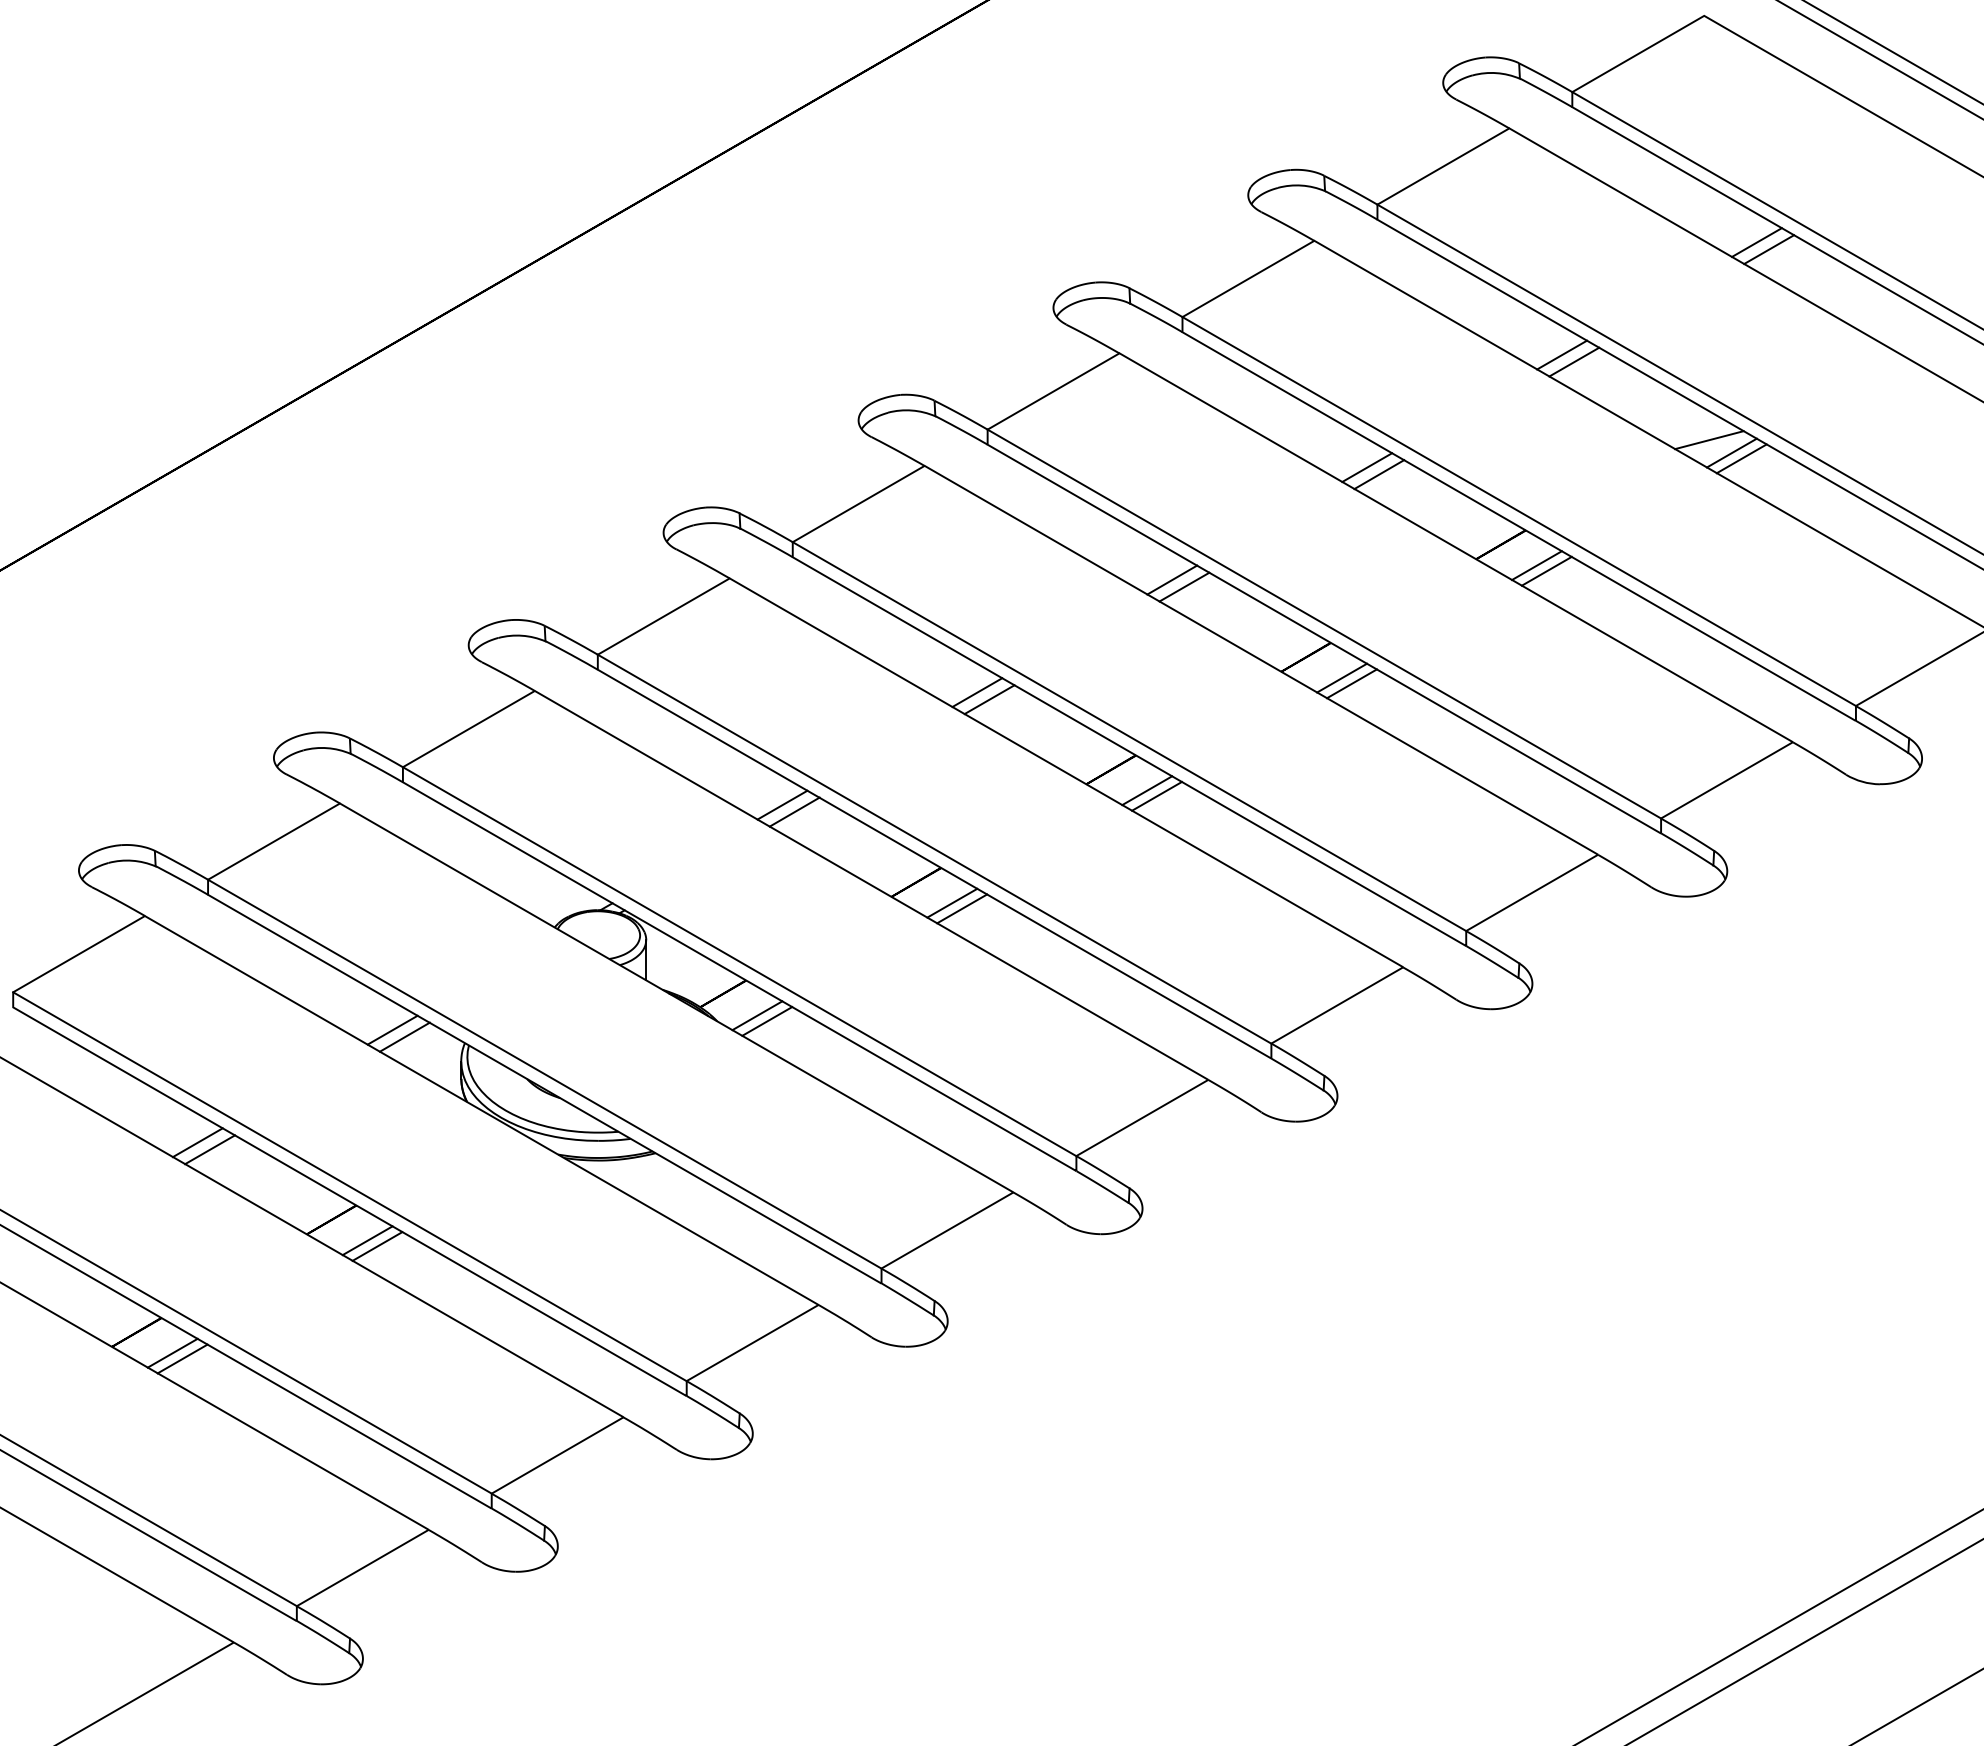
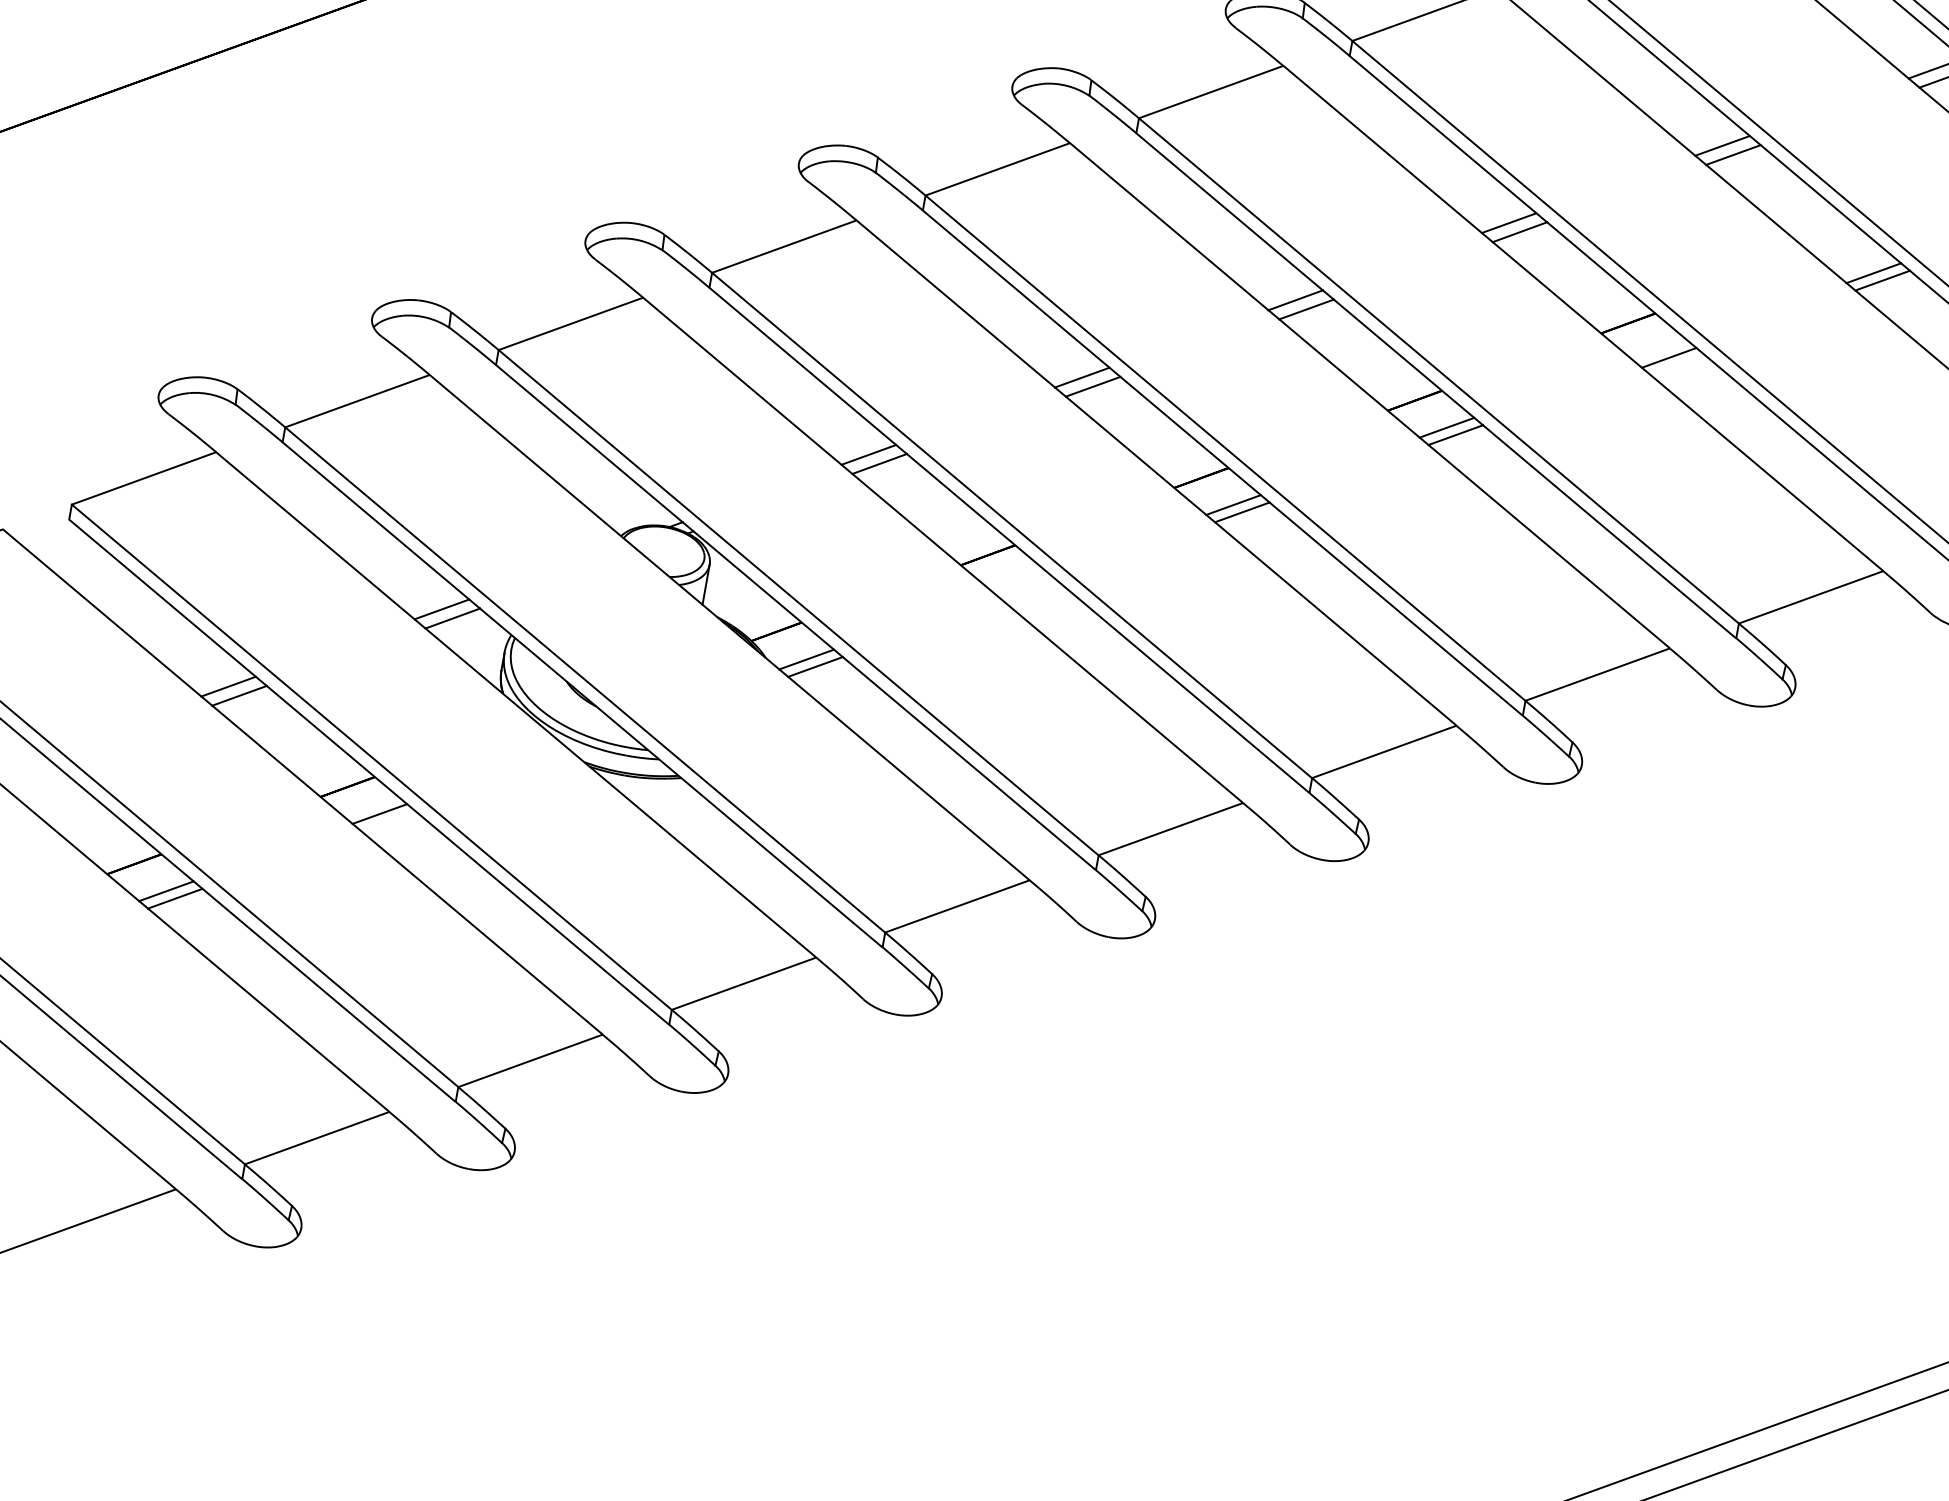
line: (1709, 440) -> (1853, 256), removed
line: (1536, 565) -> (1659, 350), removed
line: (952, 902) -> (1020, 581), removed
line: (962, 908) -> (1029, 589), removed
line: (377, 1246) -> (388, 821), removed

